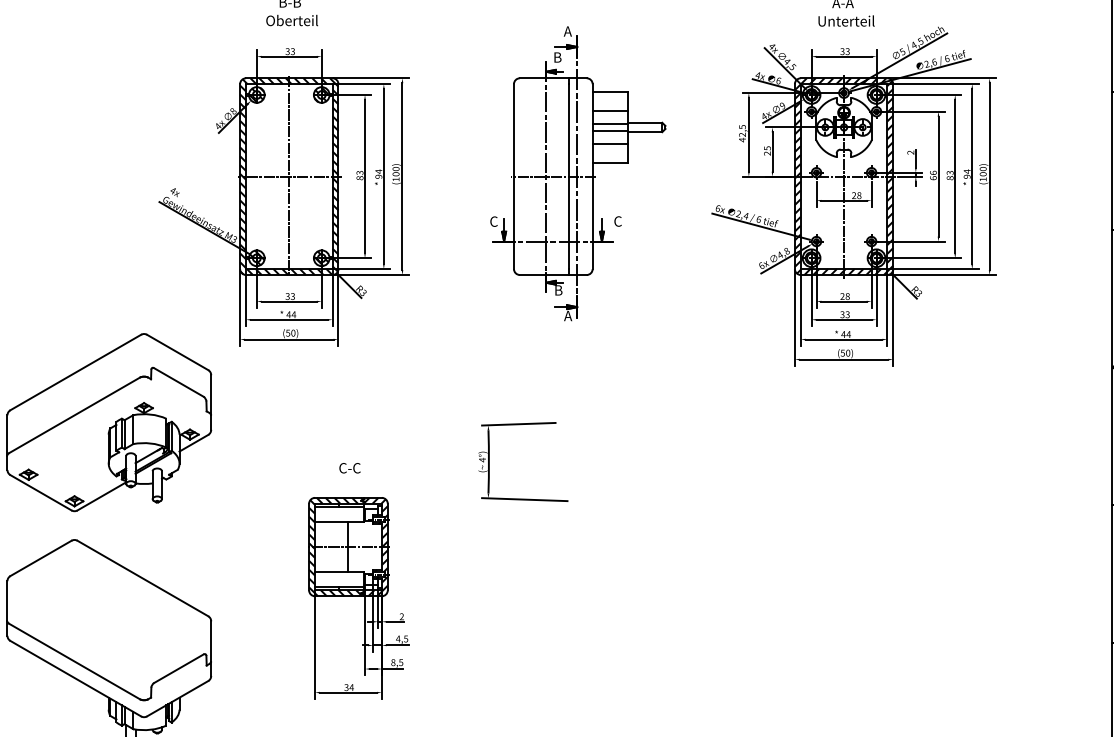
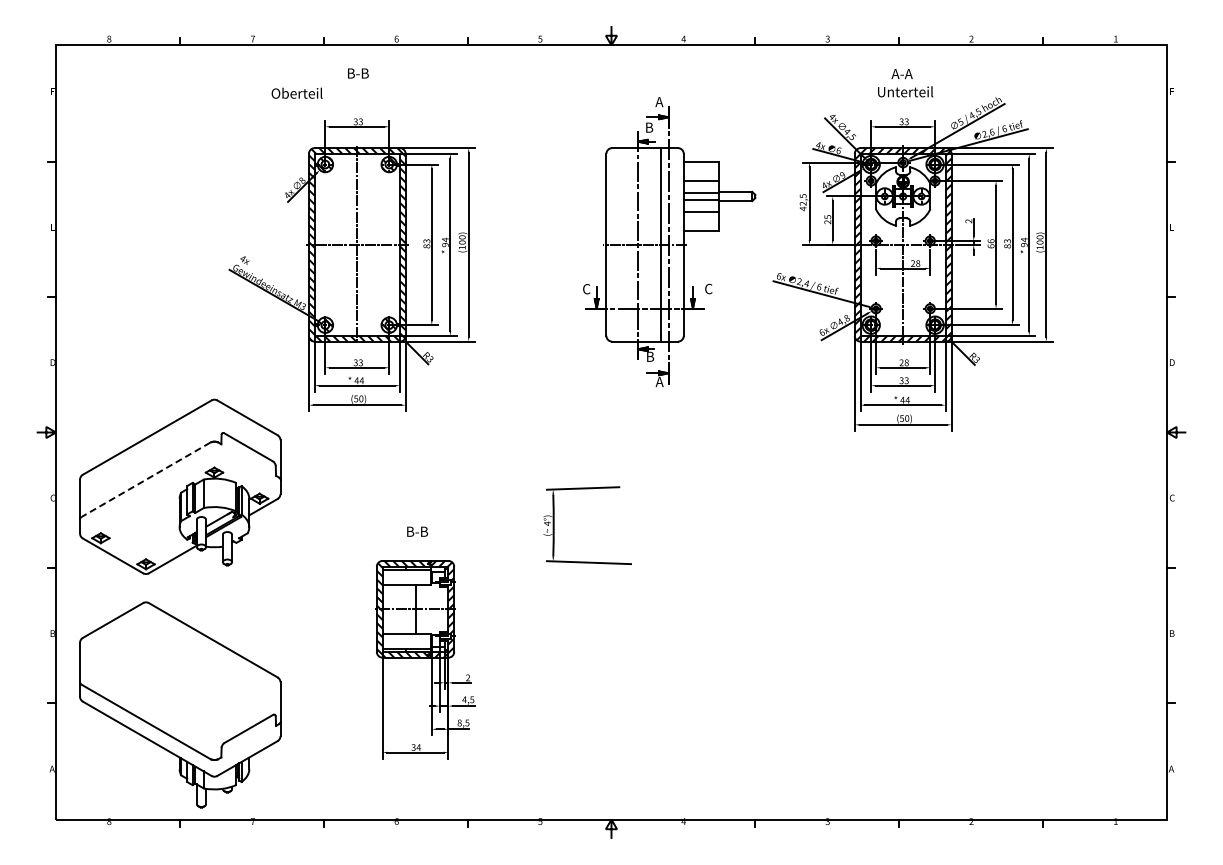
text: (291, 19) -> (296, 92), moved
part: (578, 173) -> (669, 241), moved
line: (73, 416) -> (145, 480), solid -> dashed
text: (350, 467) -> (417, 531), C-C -> B-B

